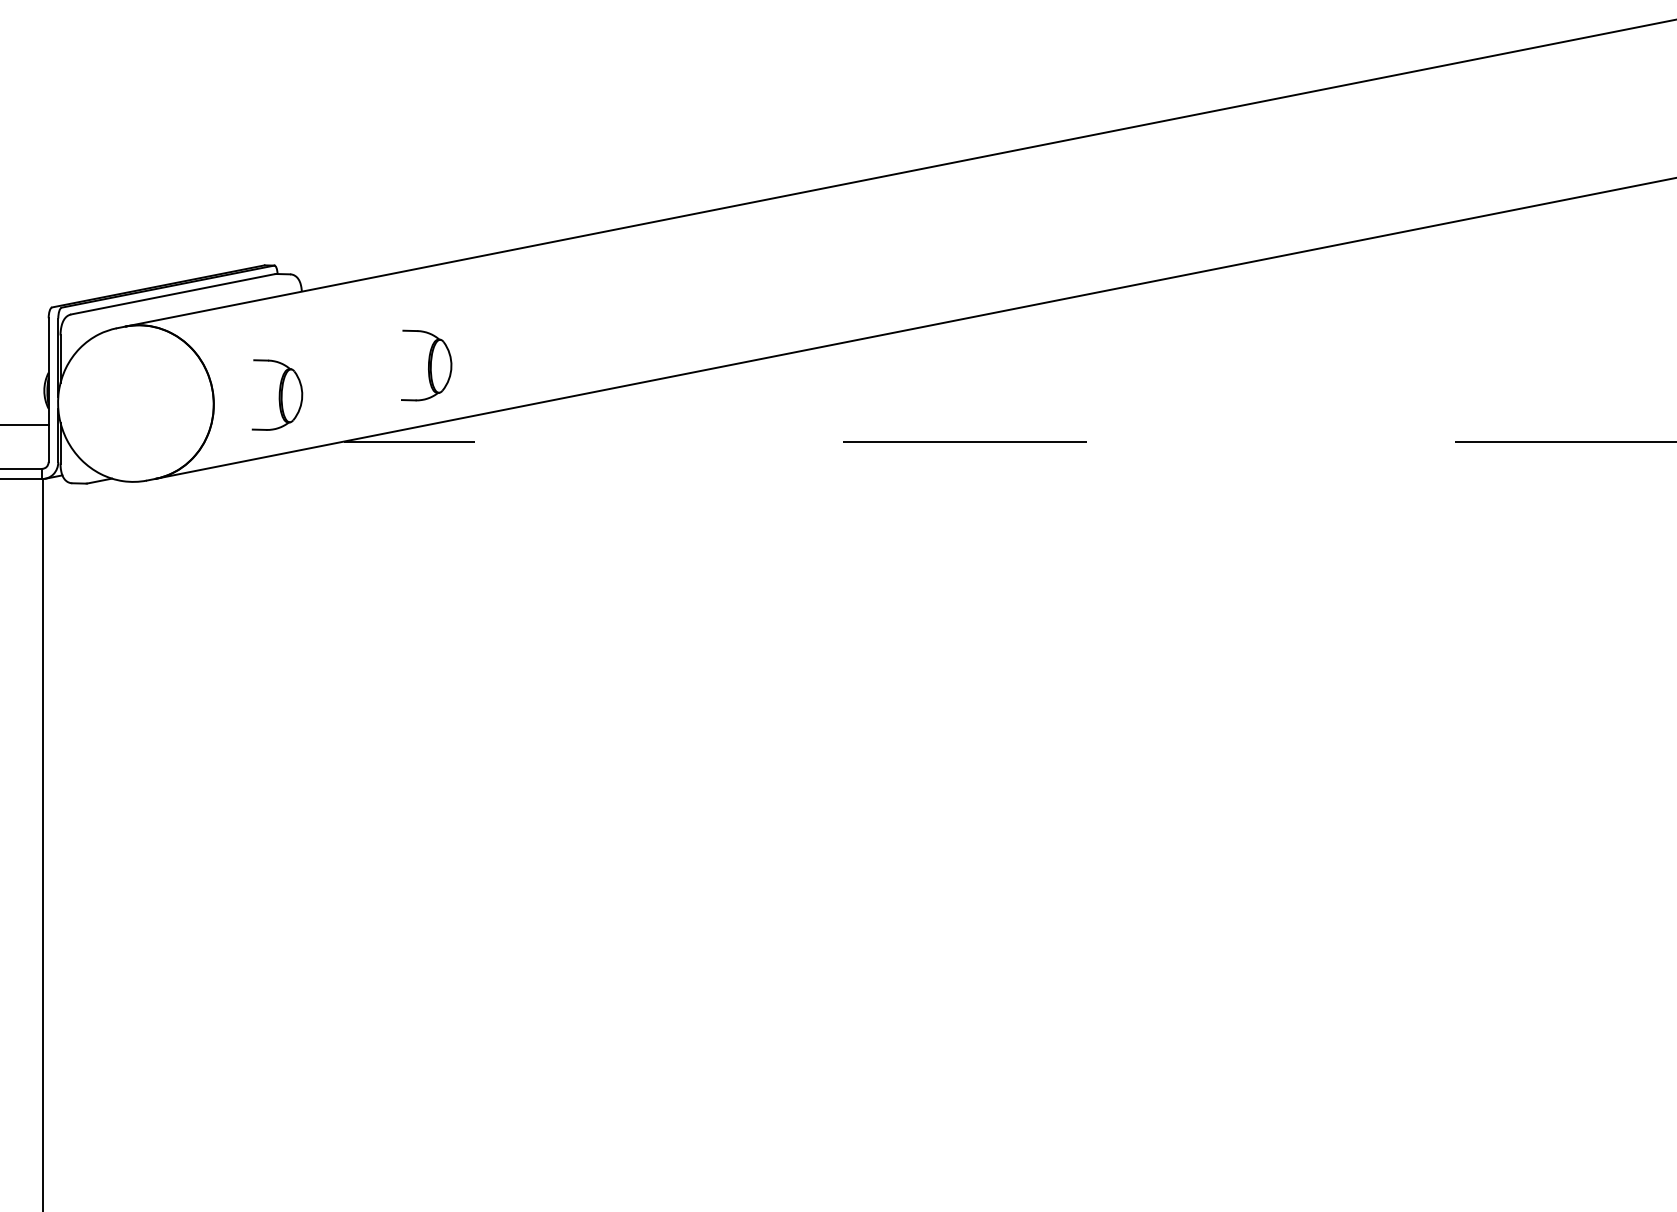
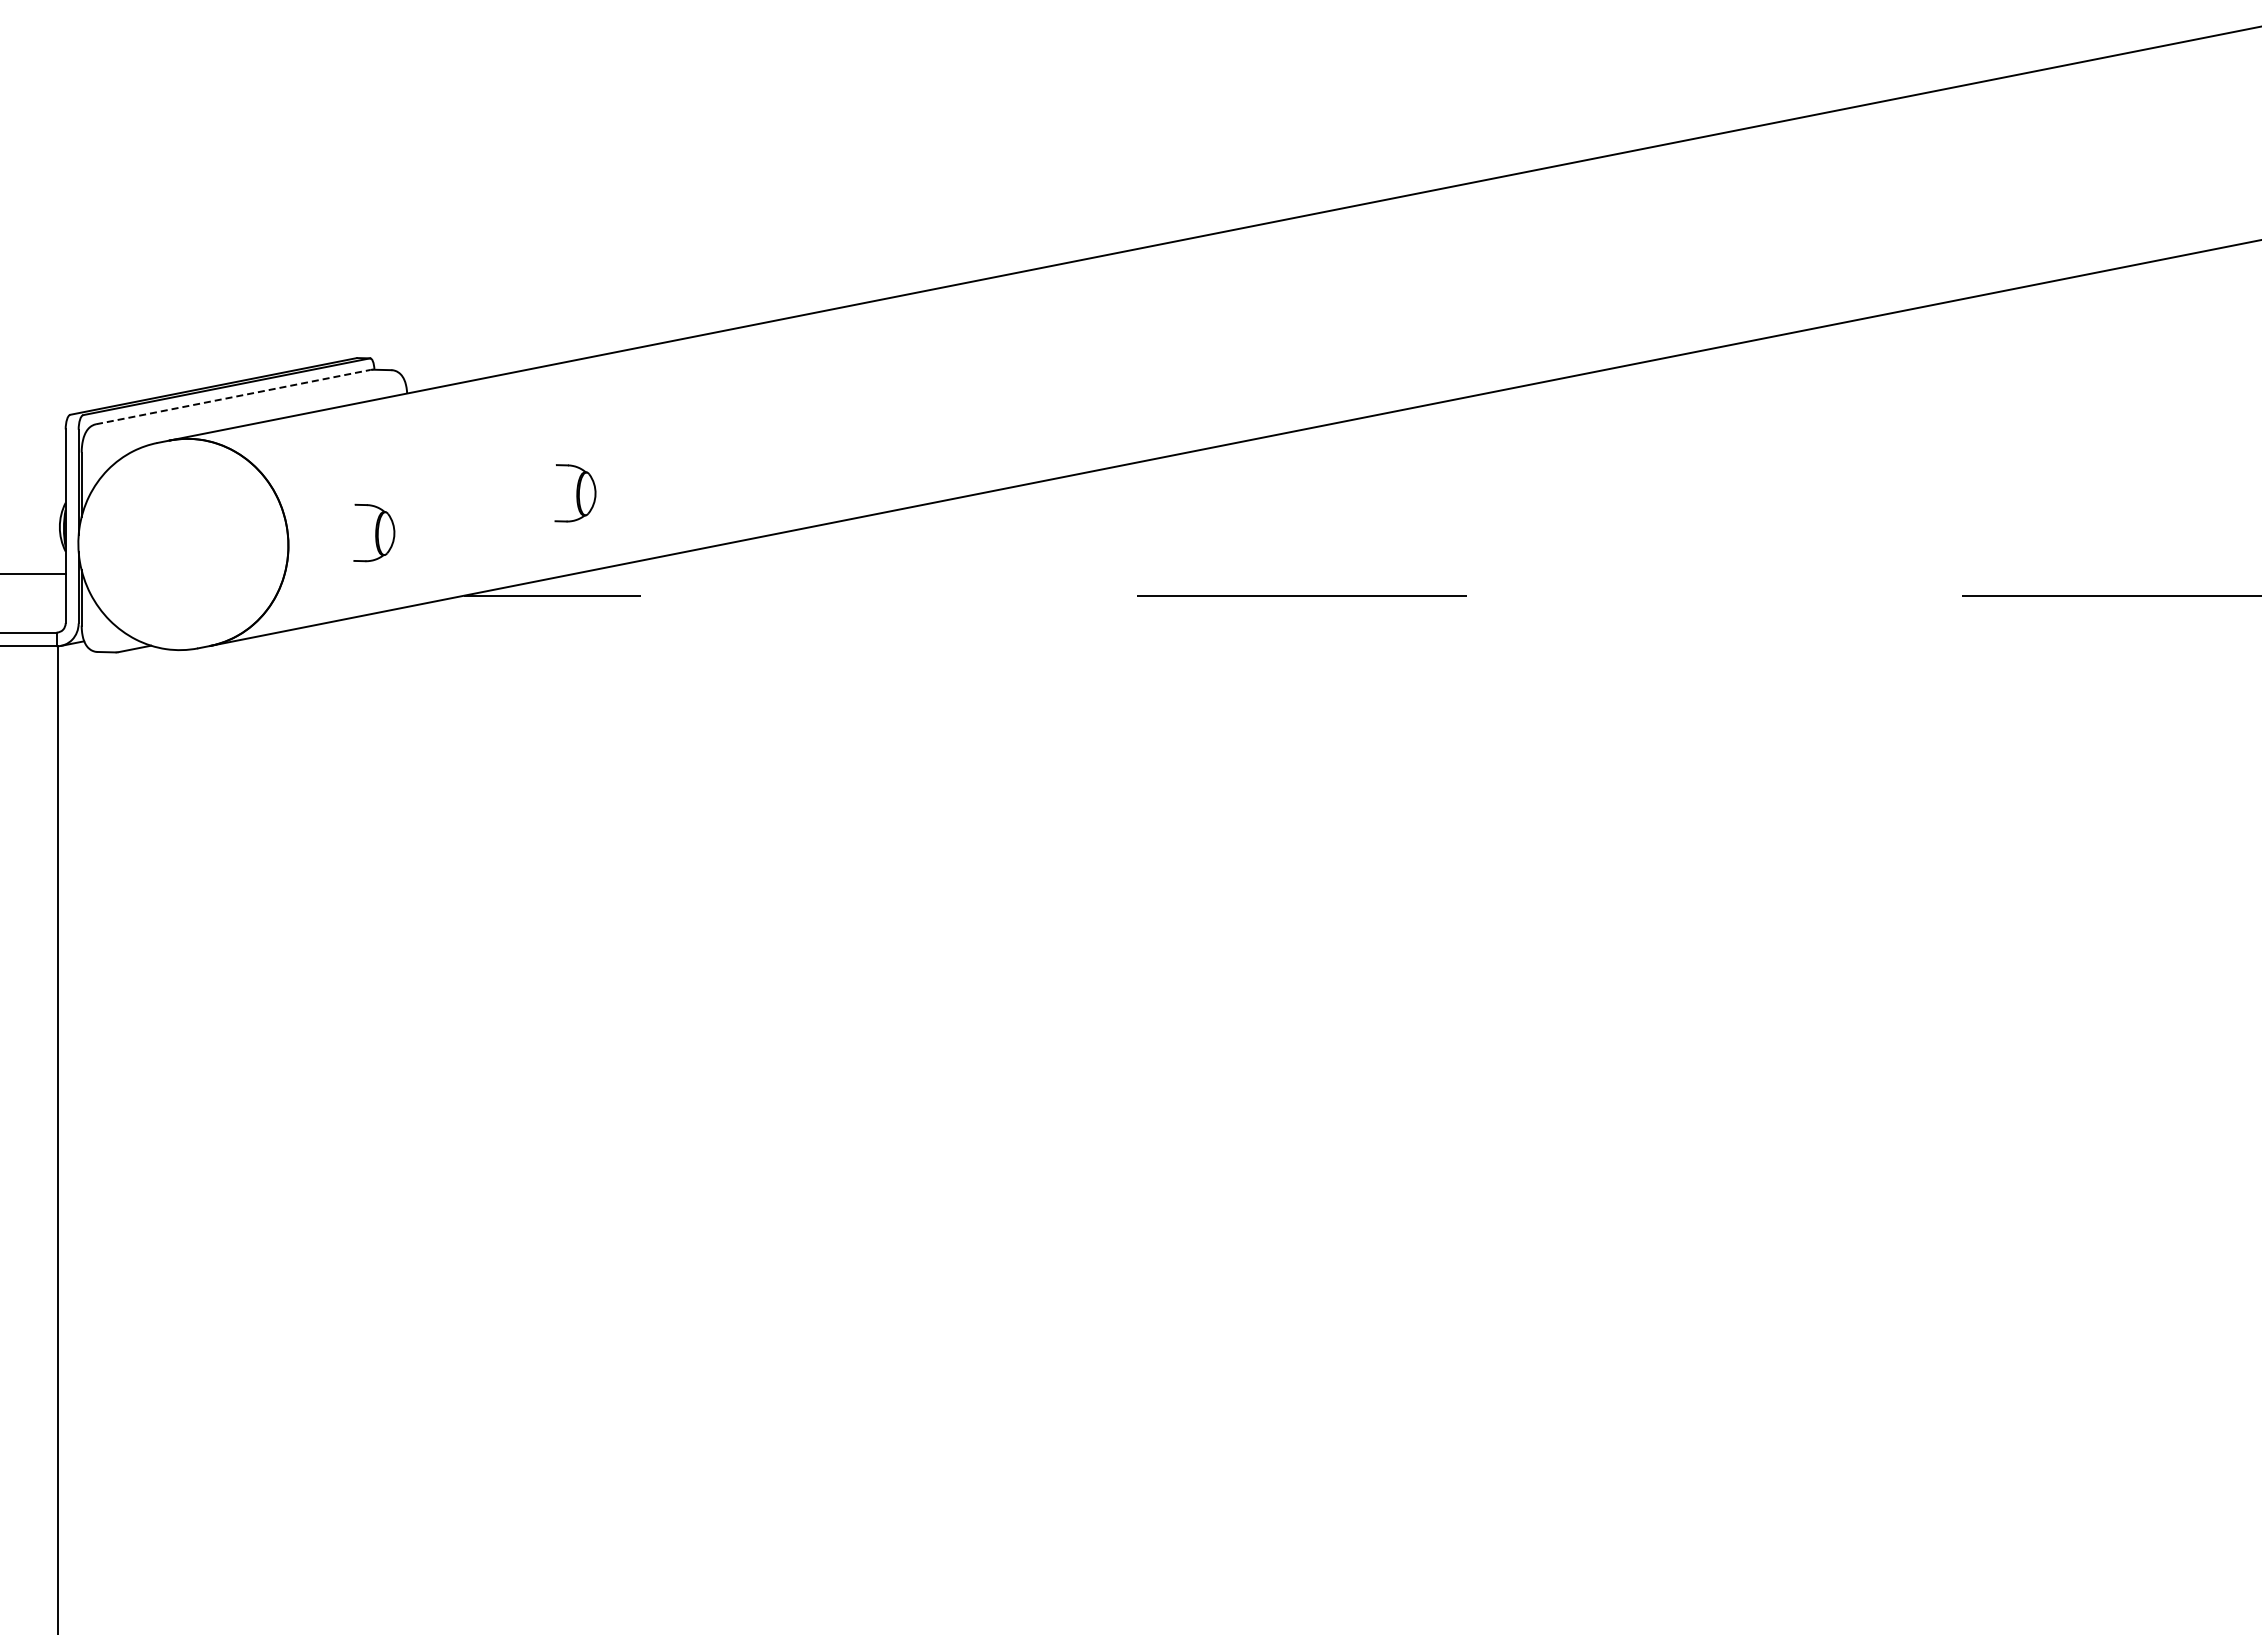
line: (173, 294) -> (233, 397), solid -> dashed
part: (426, 365) -> (575, 493), size x0.6
part: (277, 394) -> (374, 532), size x0.6

